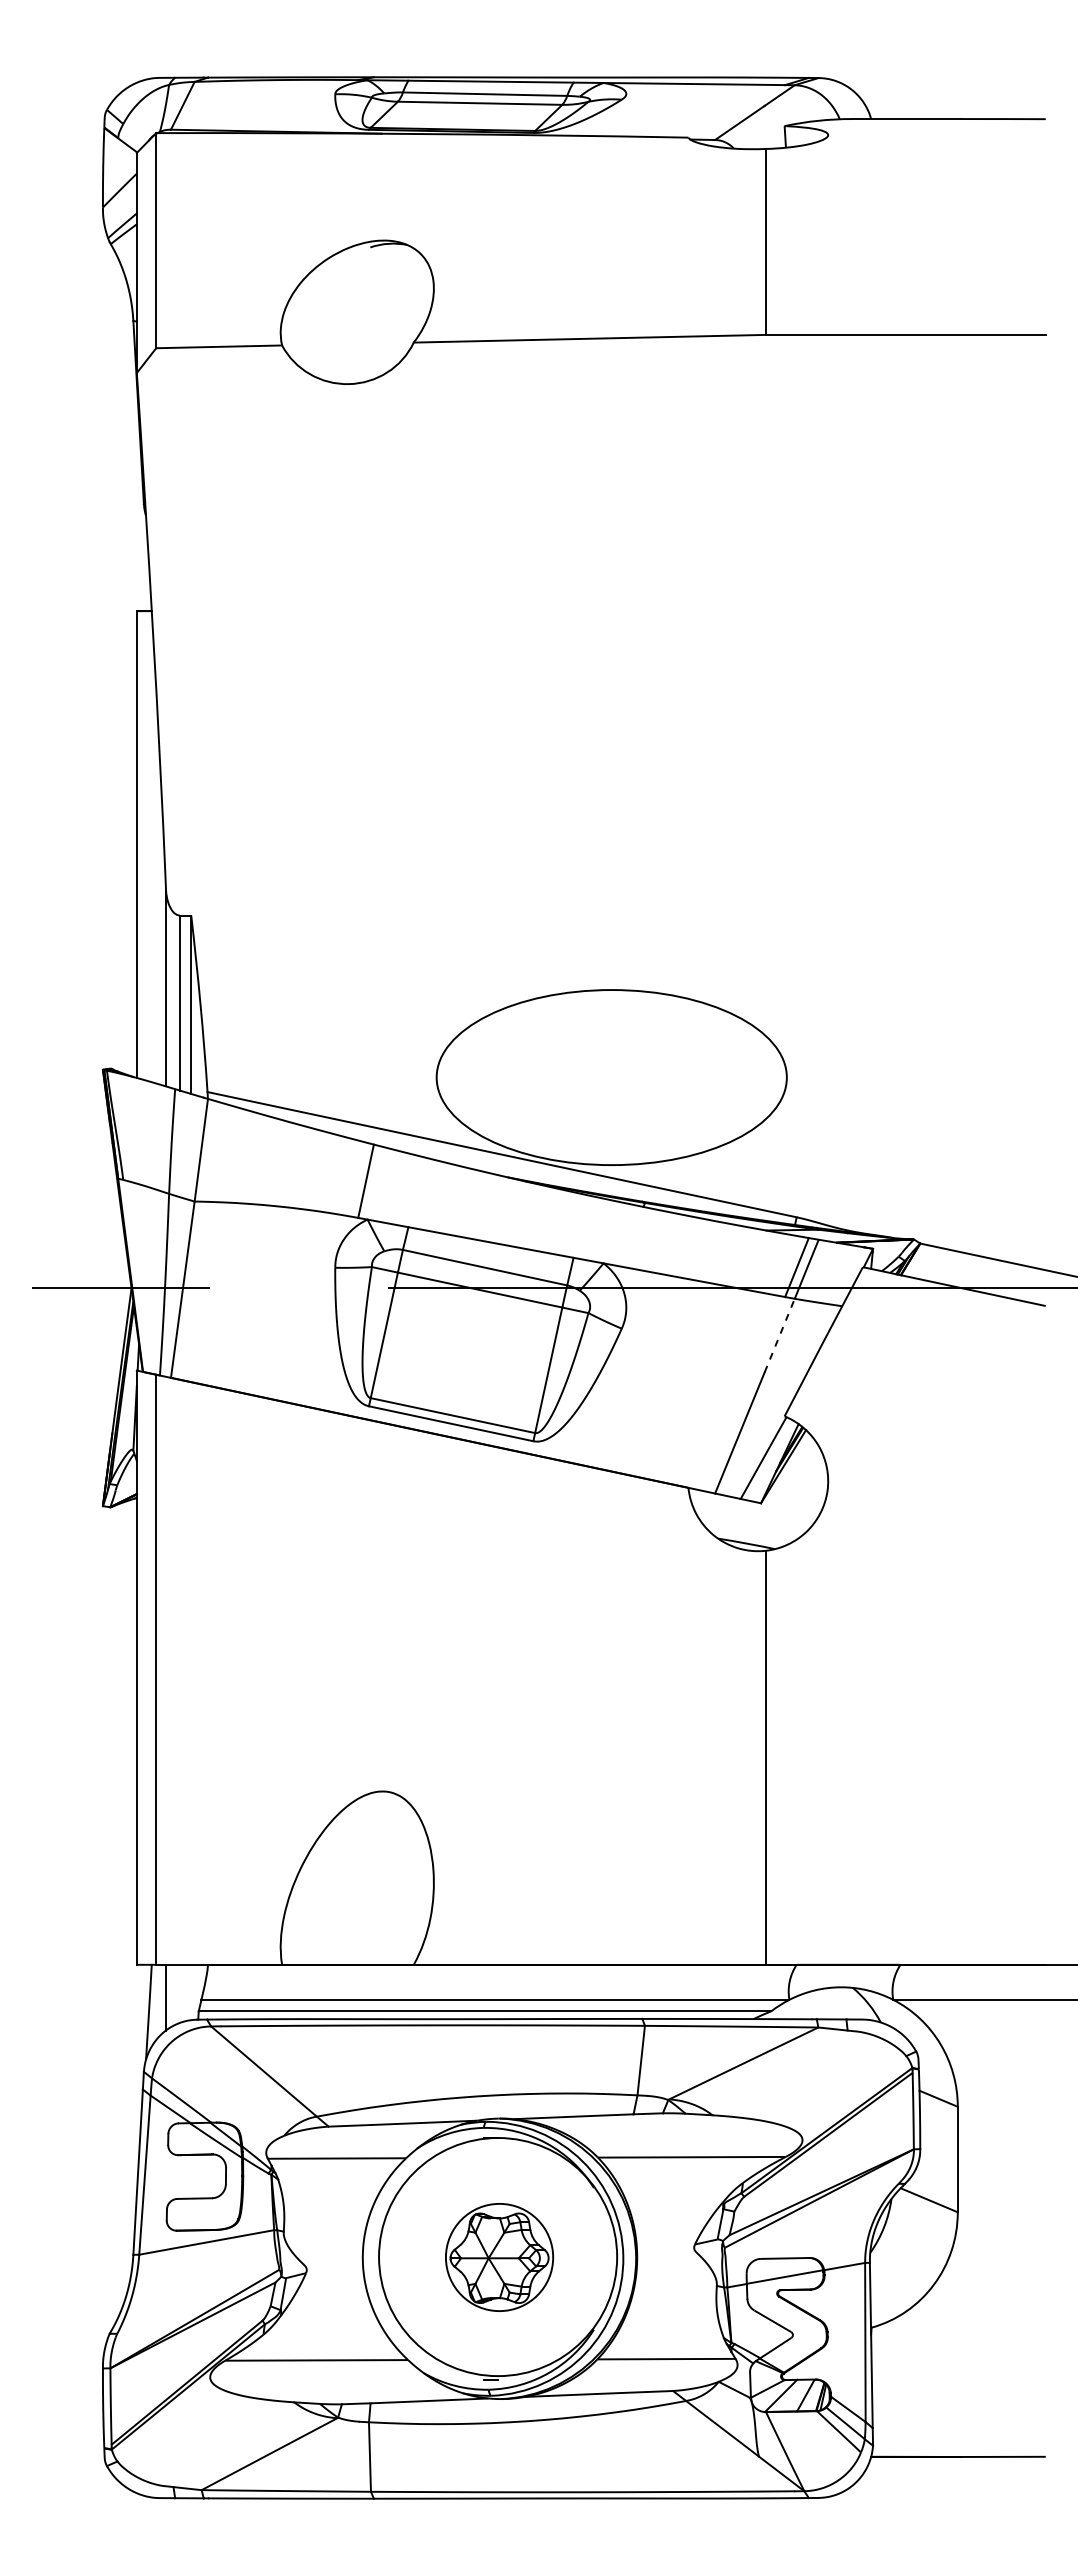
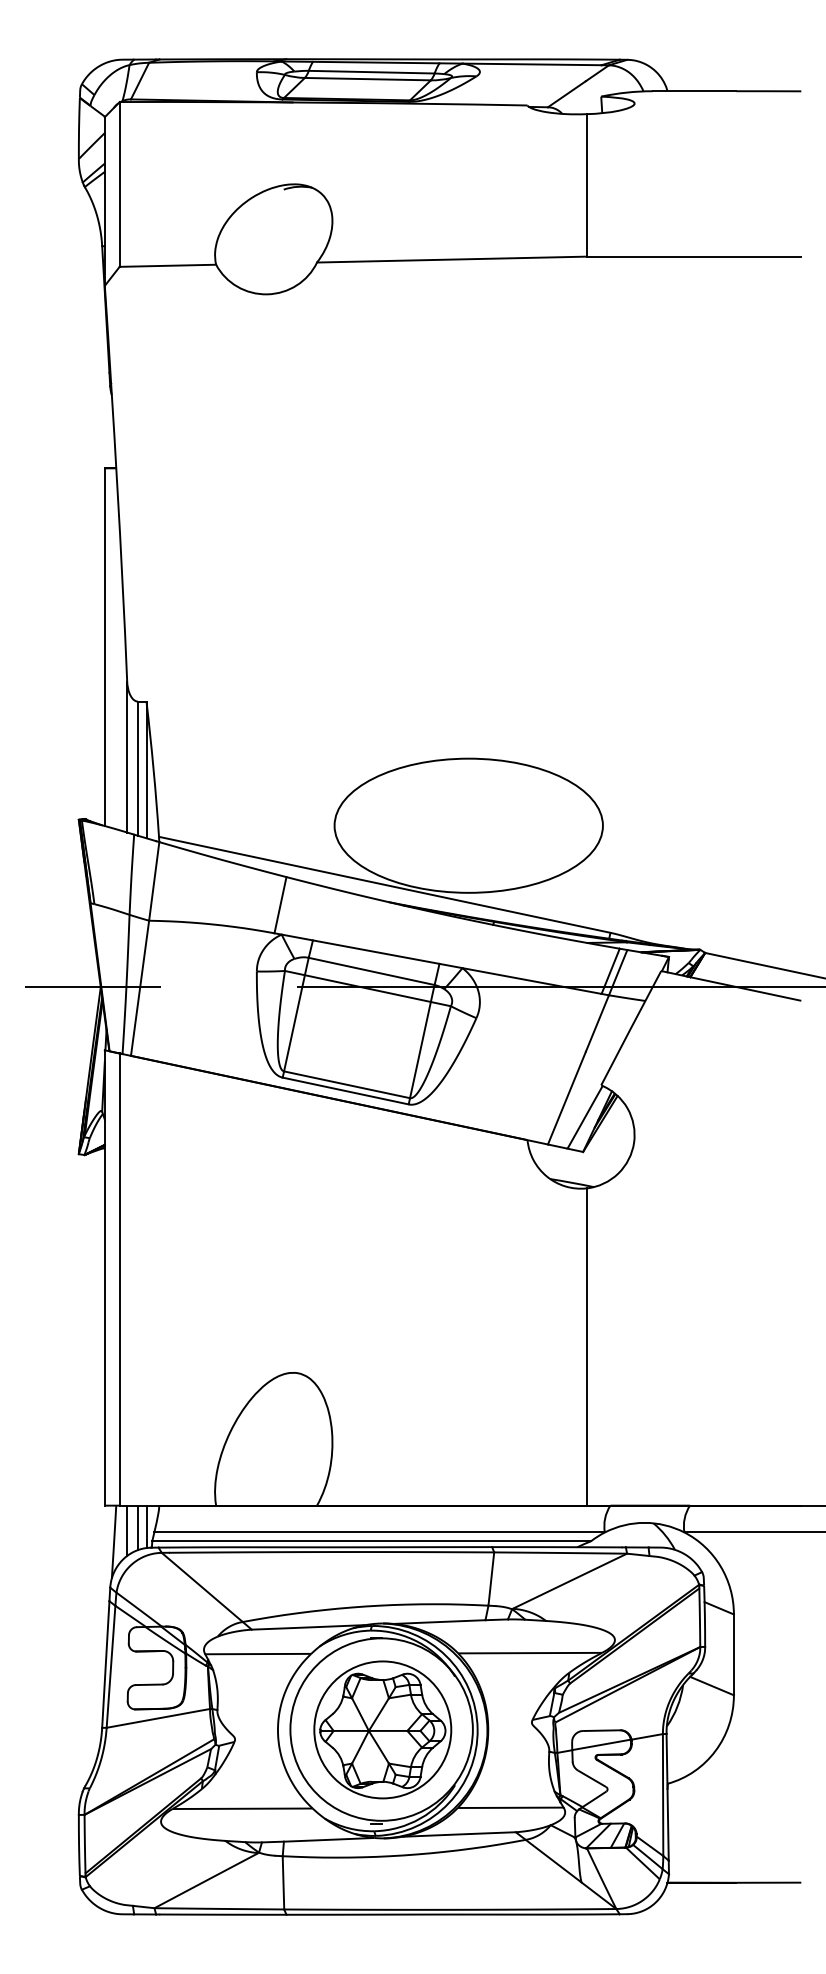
line: (779, 1335) -> (597, 1023), dashed -> solid
line: (191, 1992) -> (146, 1526), added
line: (179, 1993) -> (137, 1527), added
part: (499, 2257) -> (382, 1729), size x1.67

